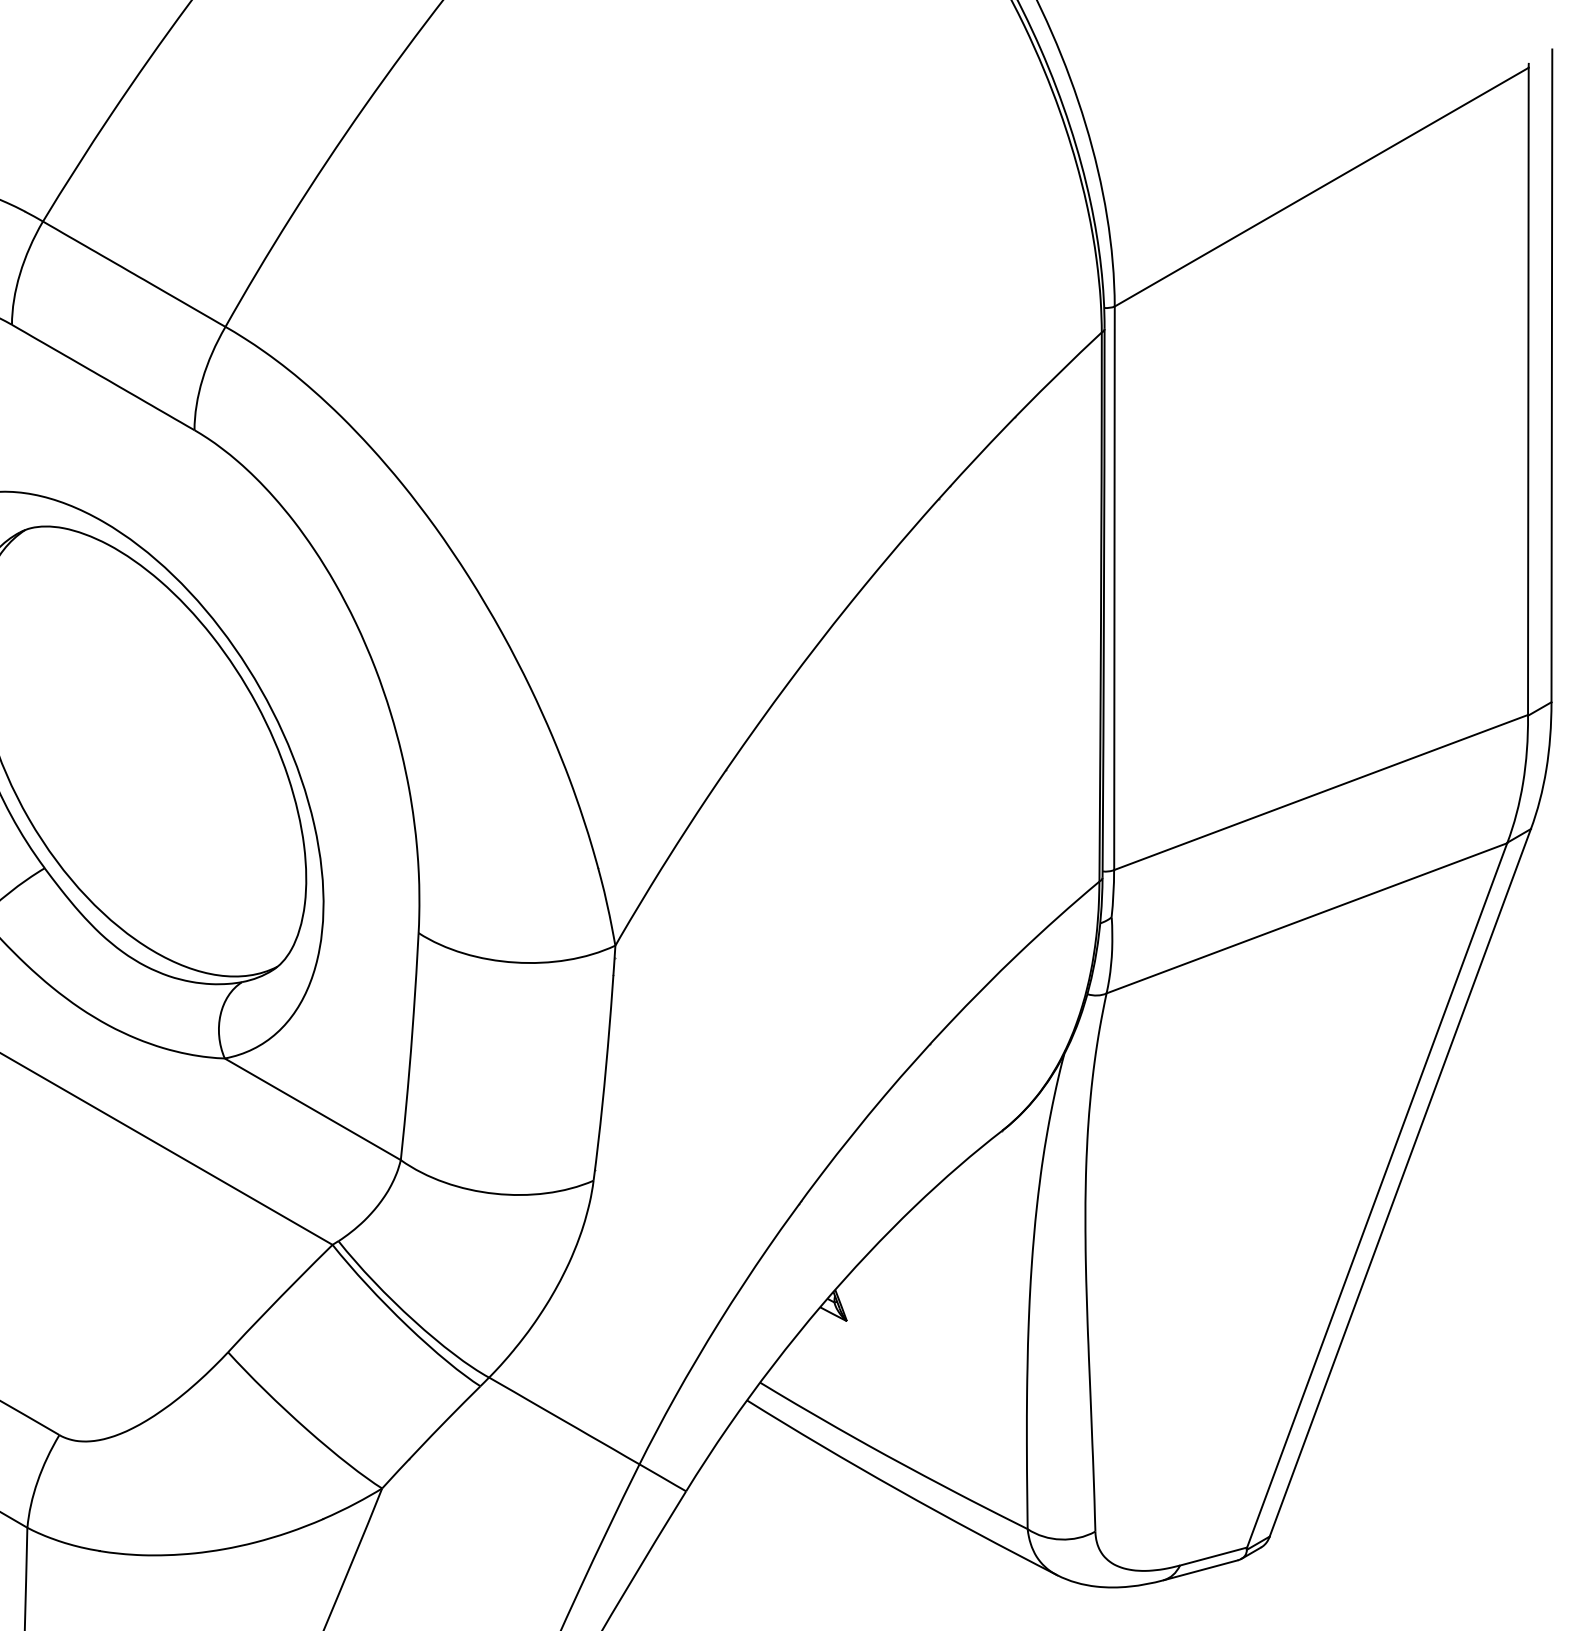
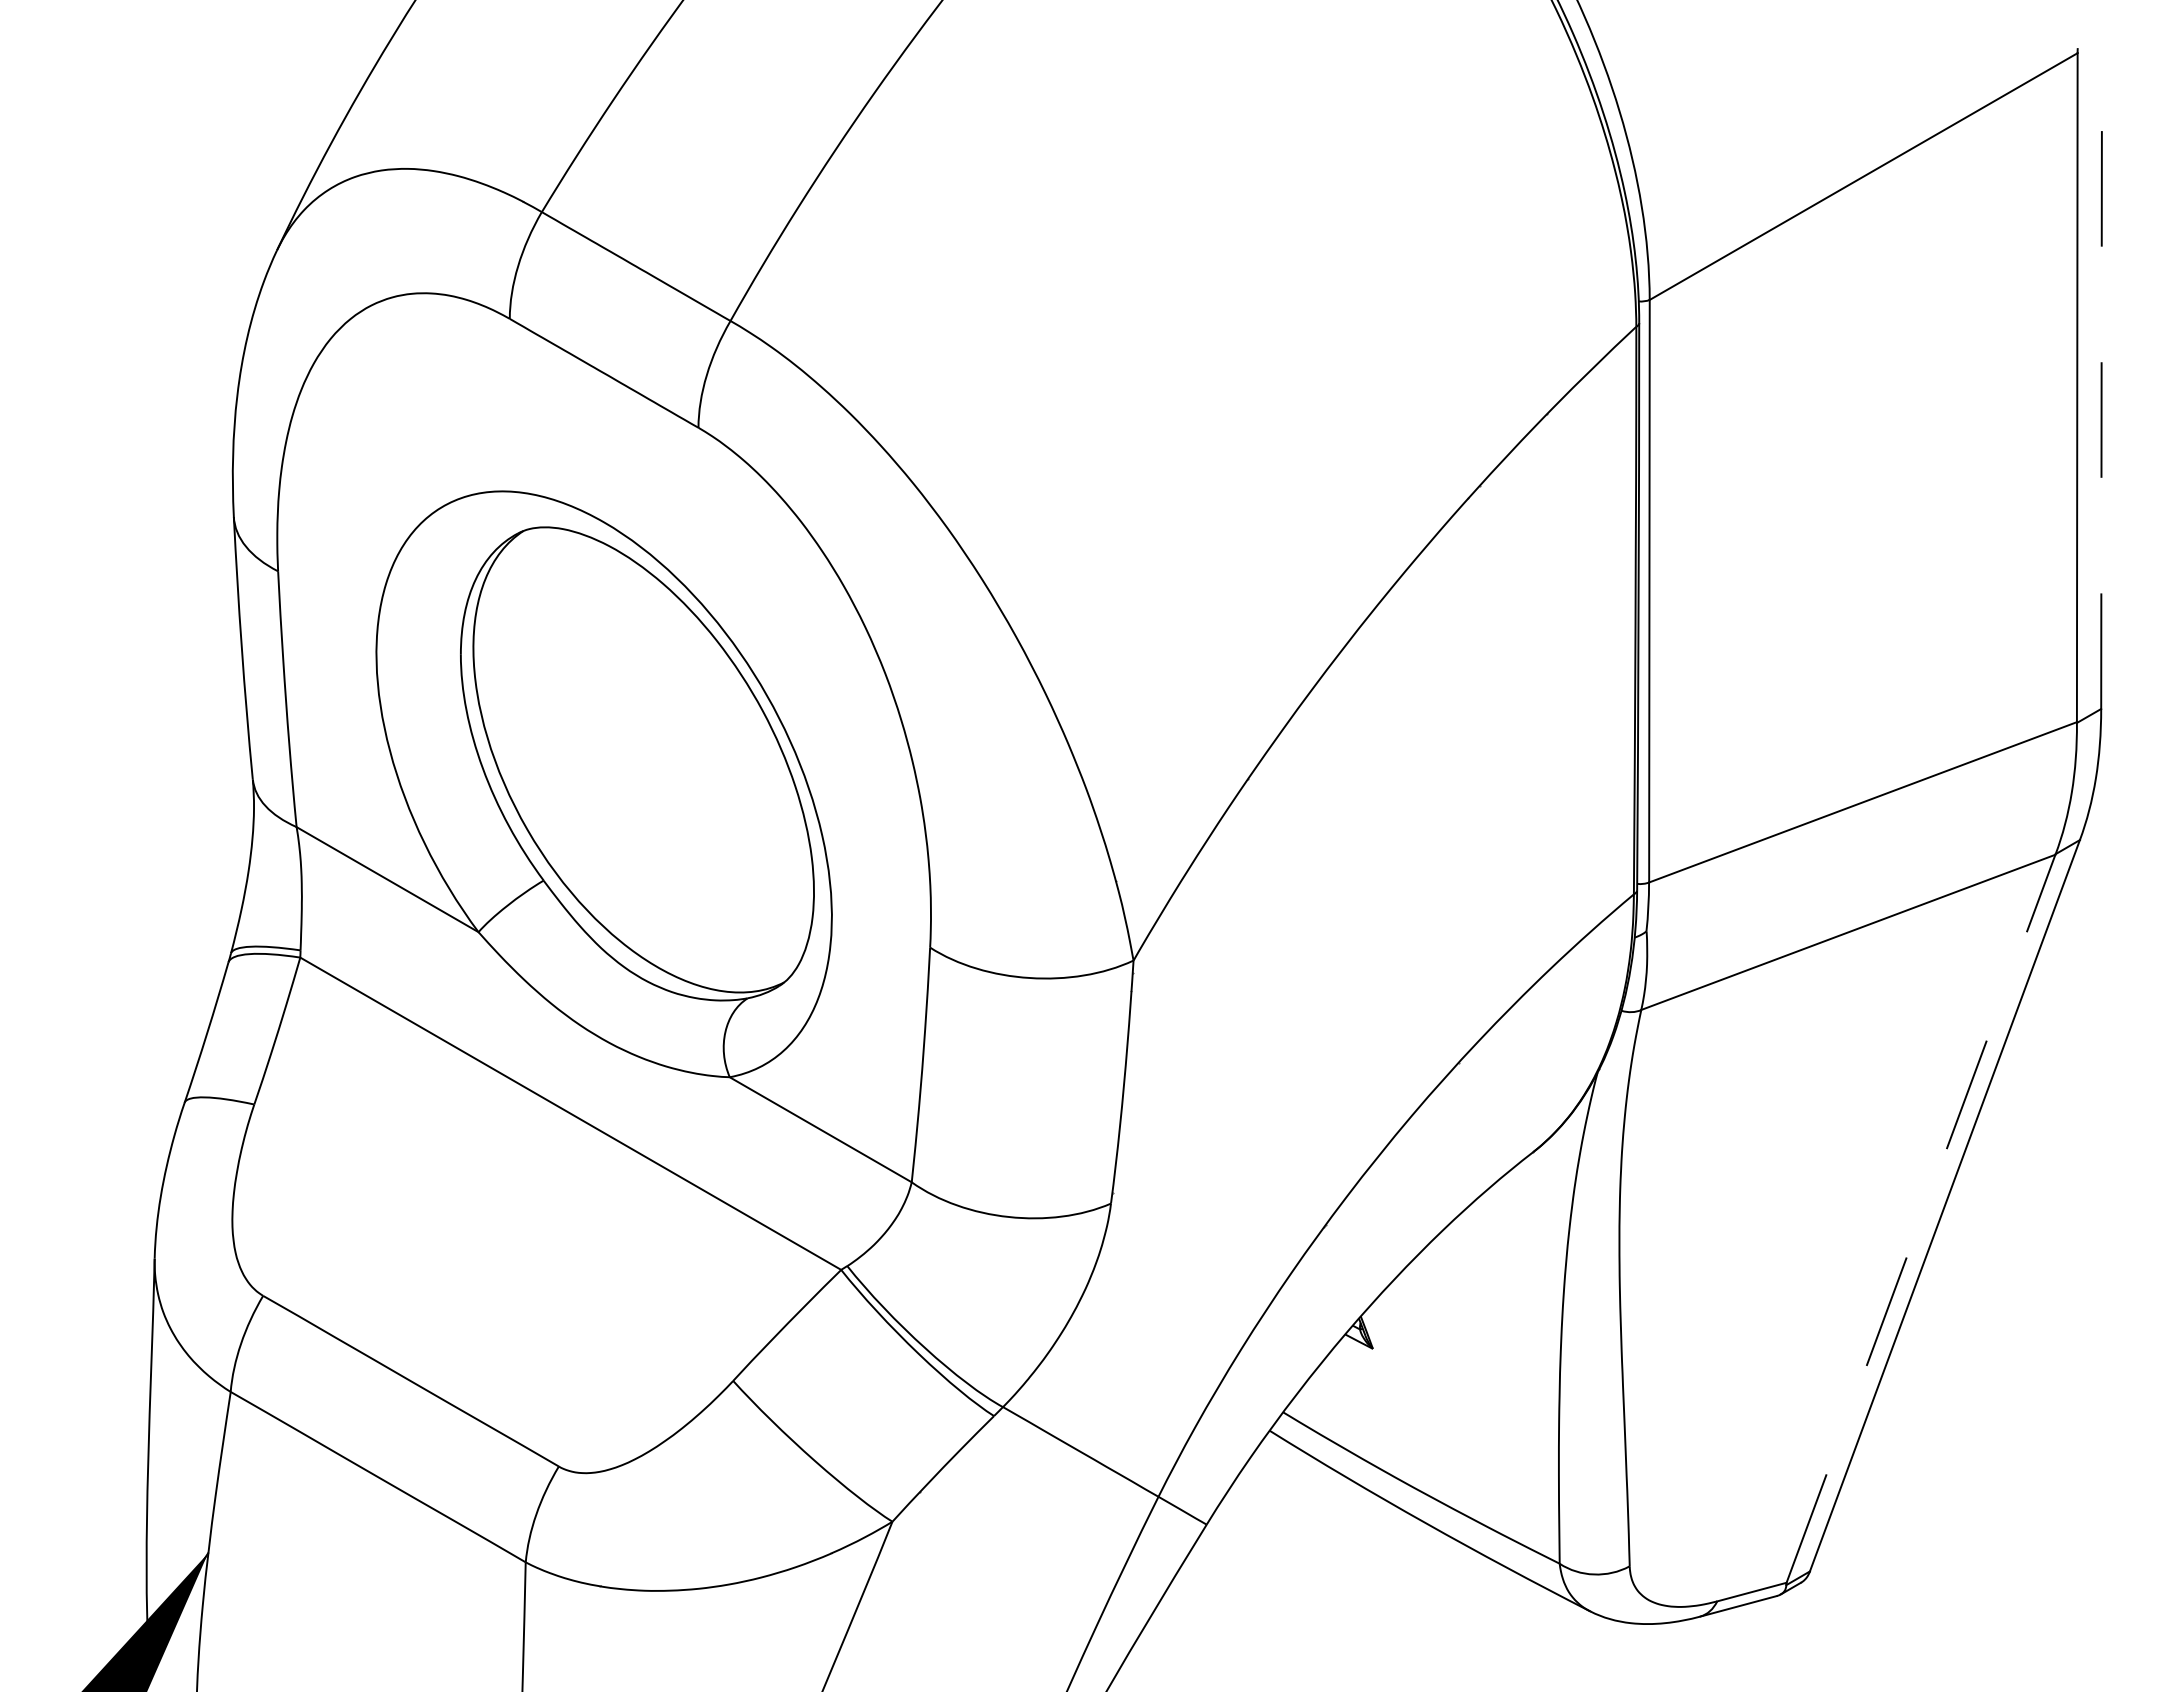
line: (1551, 375) -> (2101, 371), solid -> dashed
line: (1377, 1195) -> (1921, 1218), solid -> dashed

